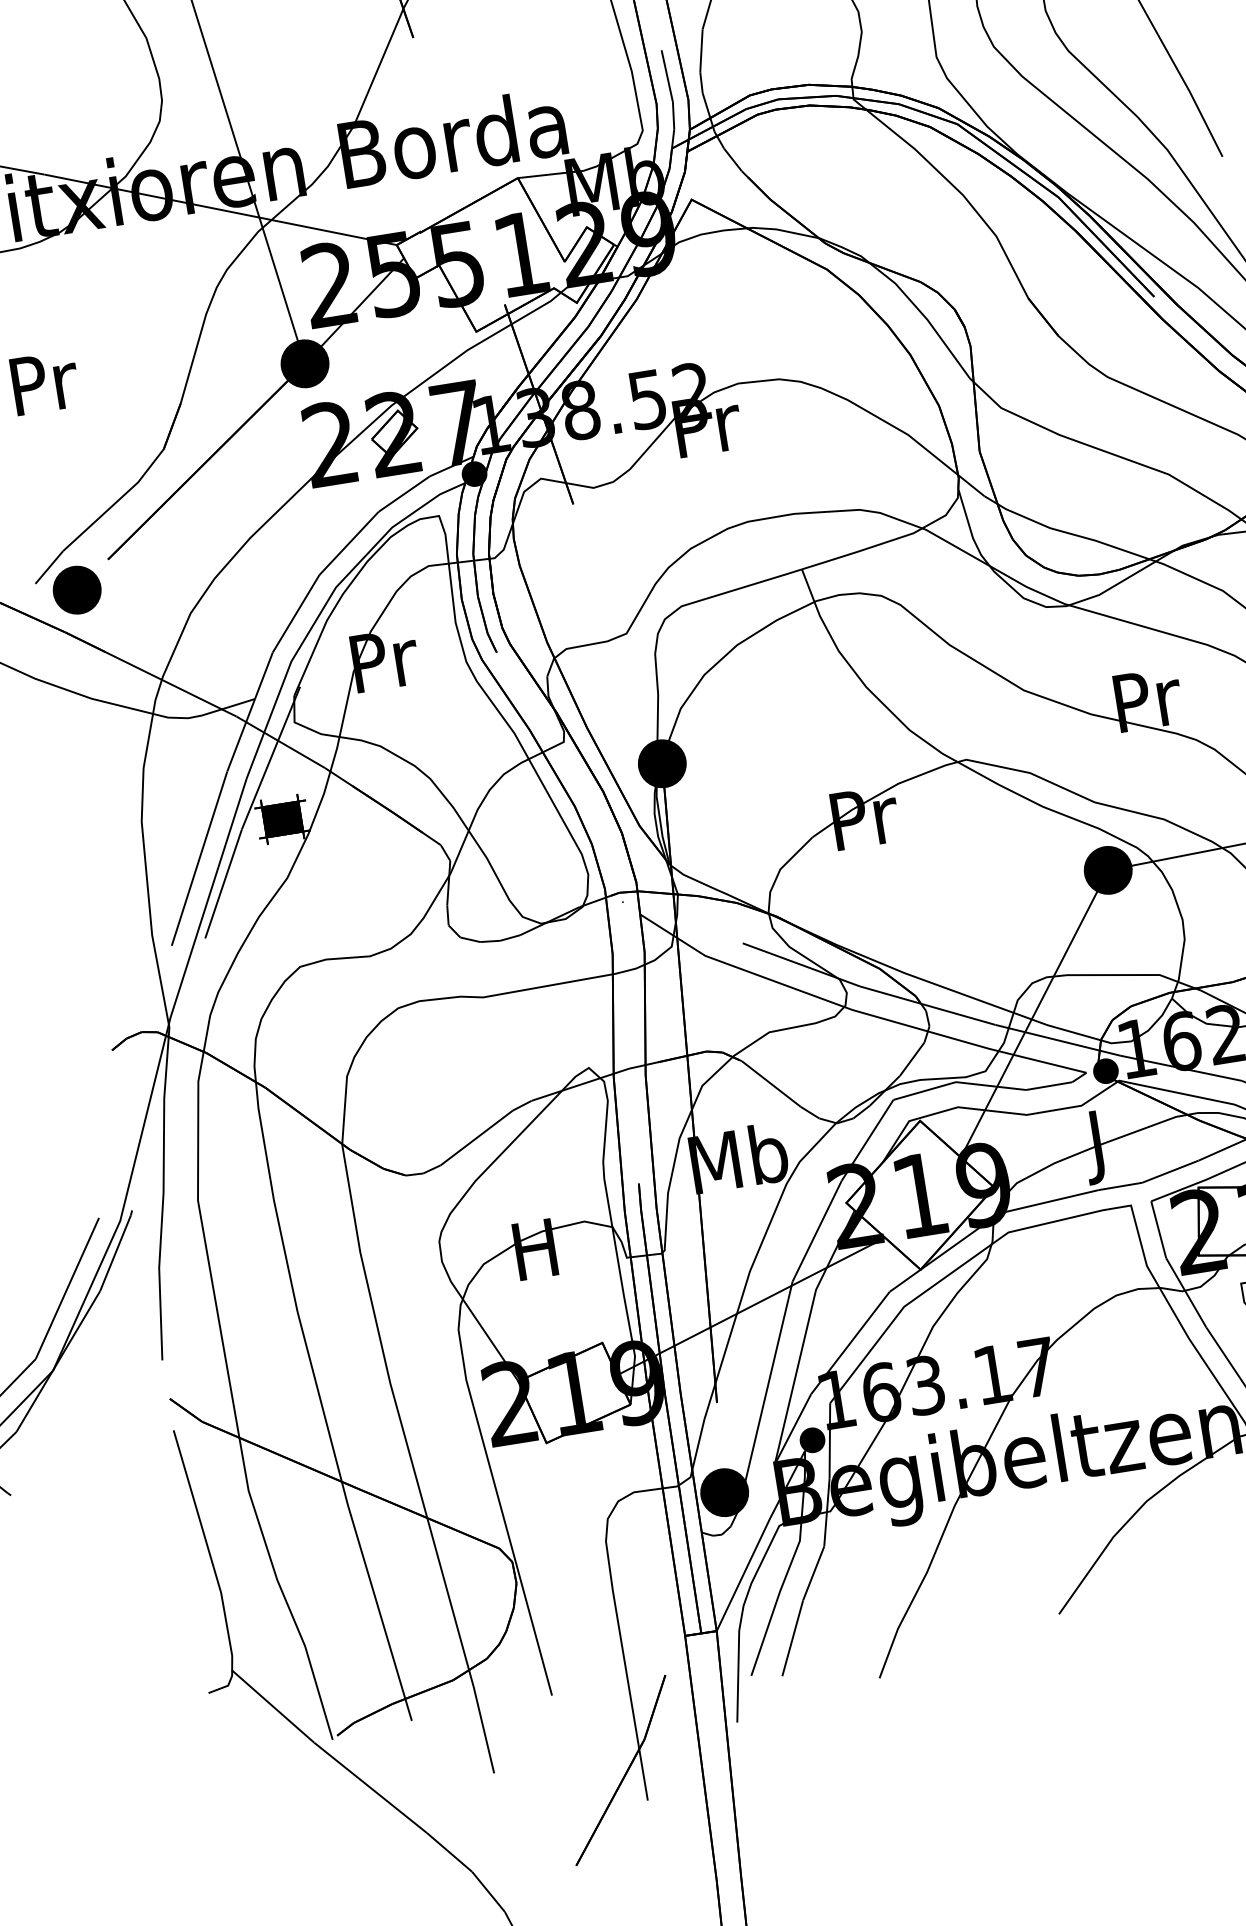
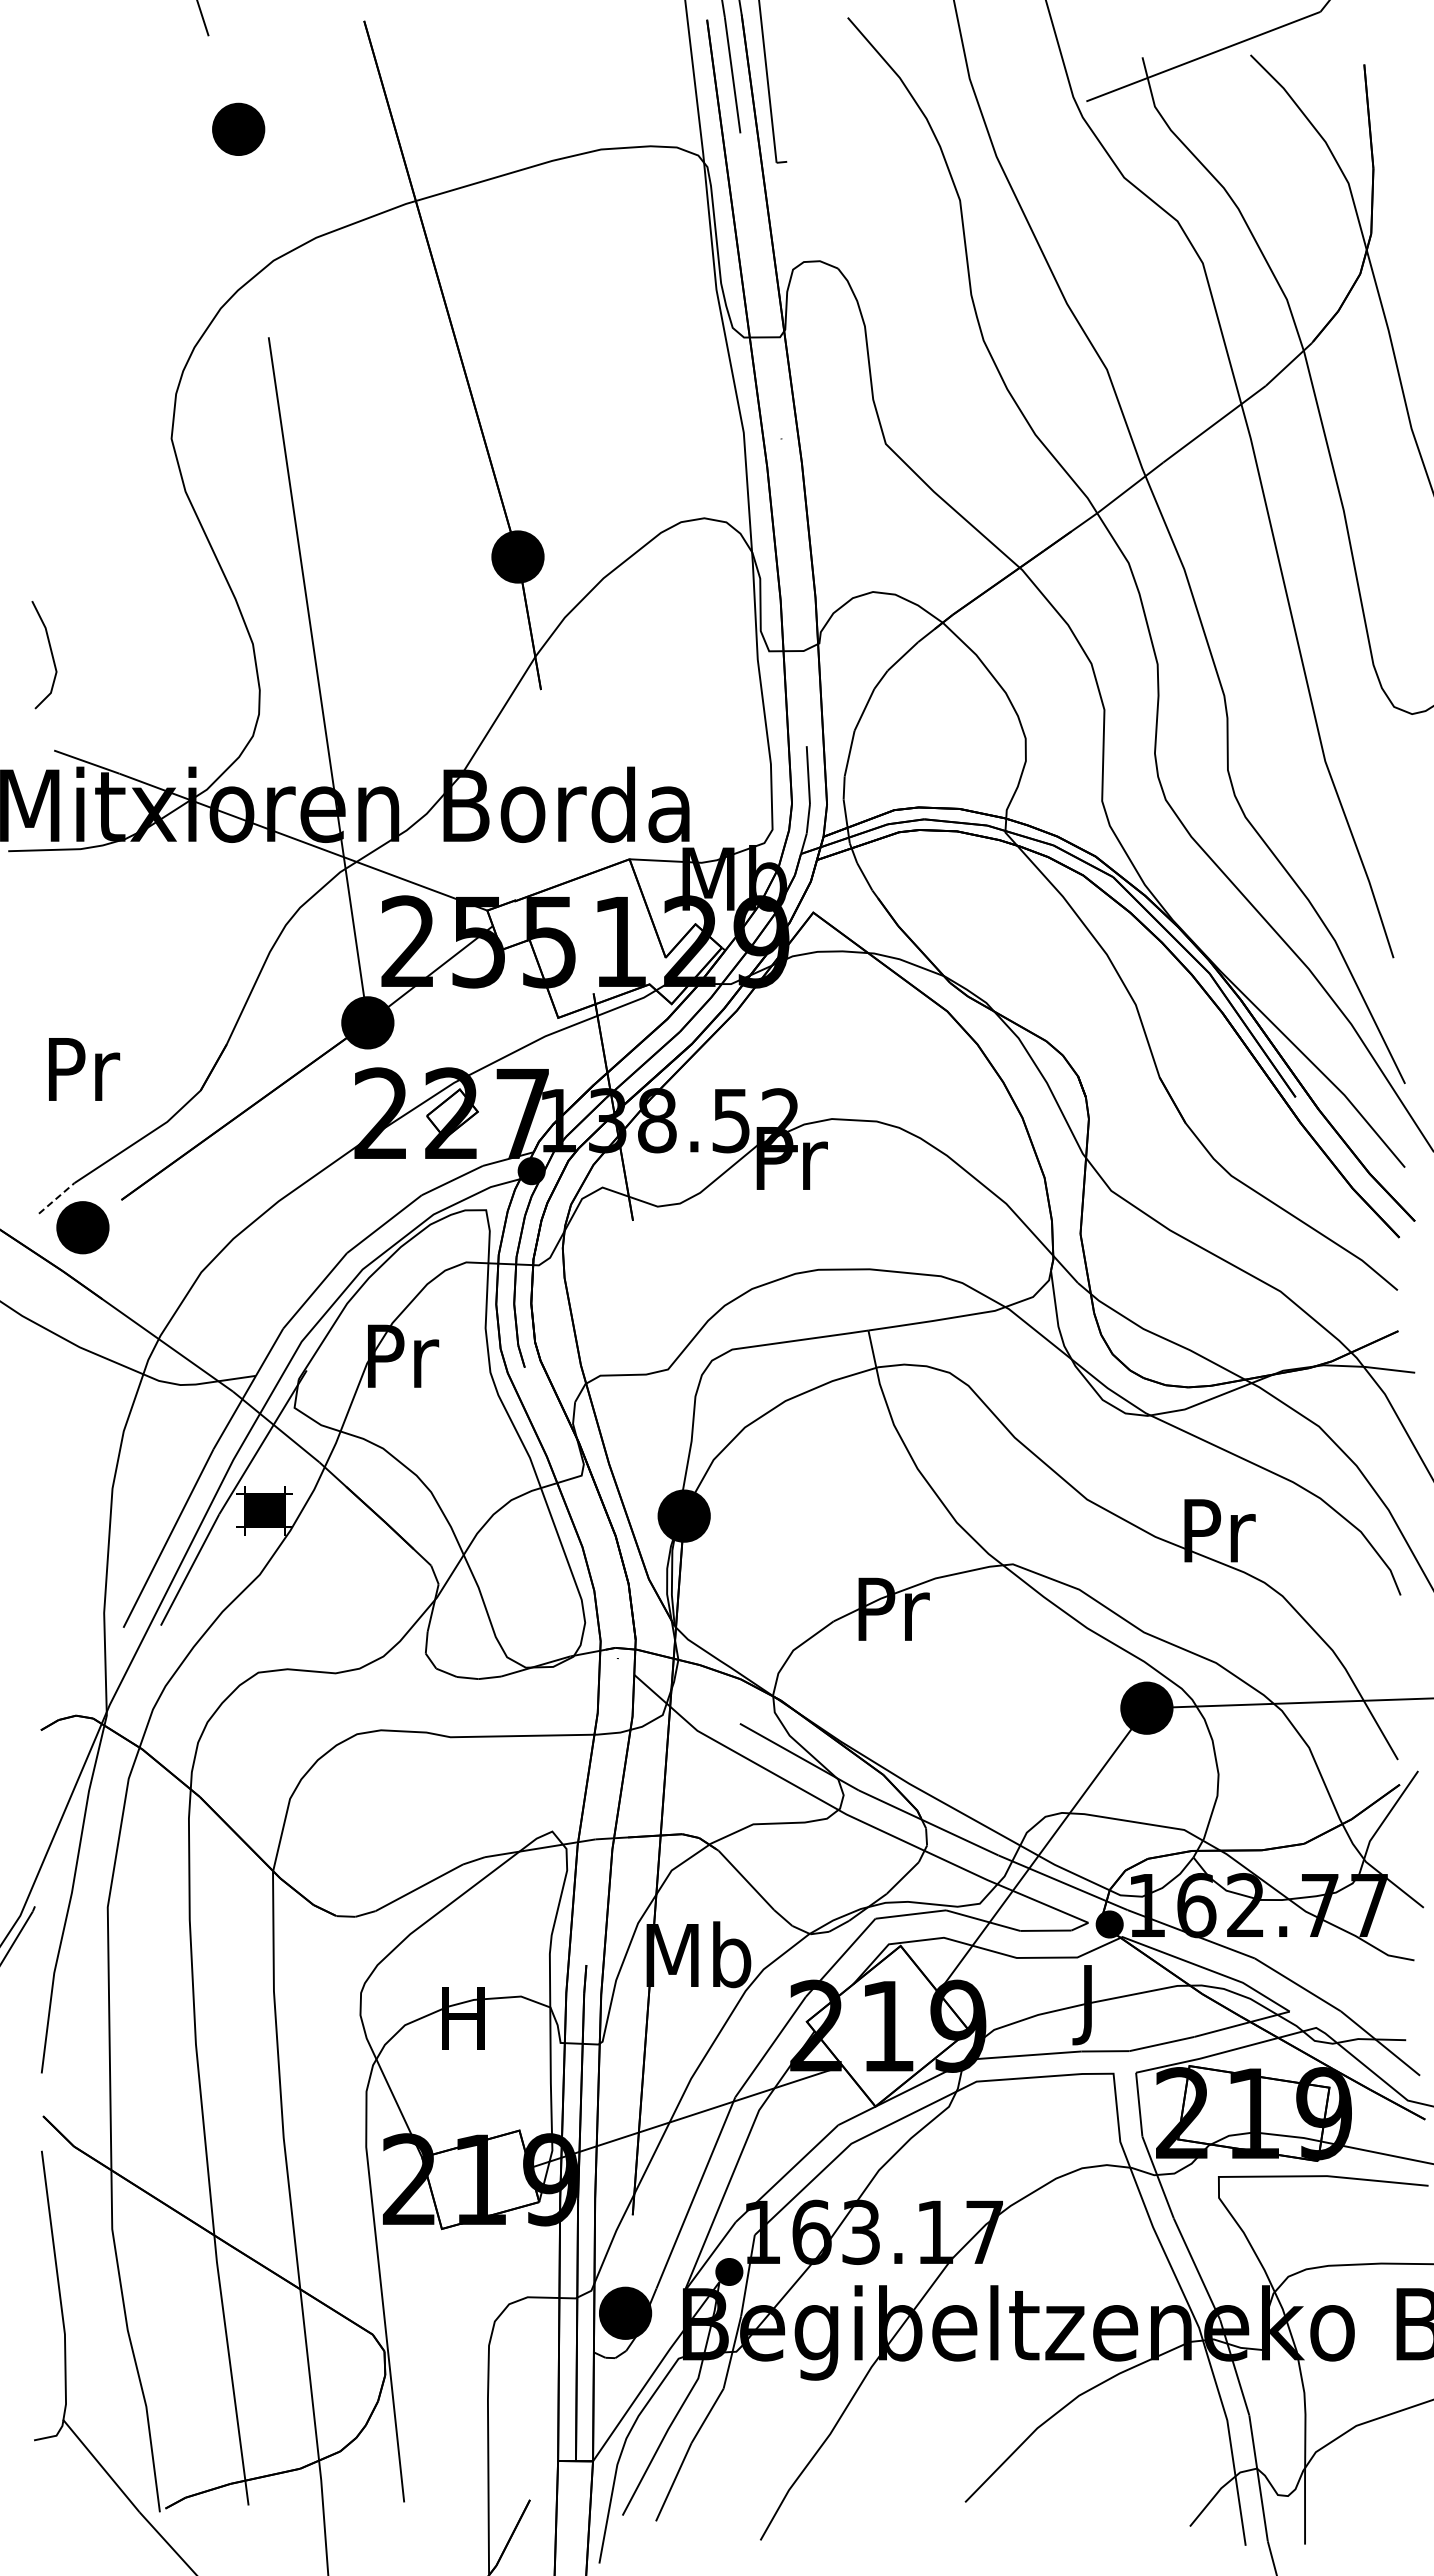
text: (45, 382) -> (84, 1069), moved
line: (49, 567) -> (57, 1198), solid -> dashed

